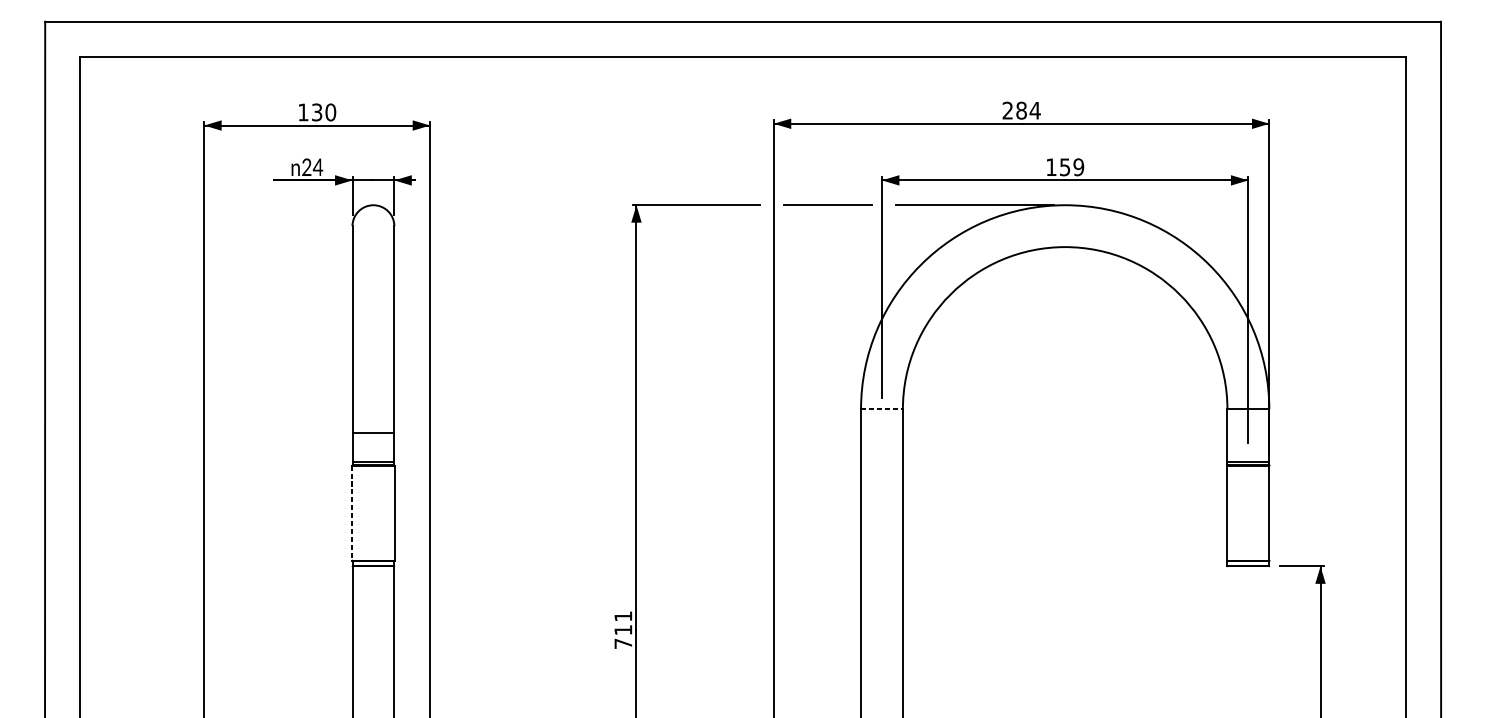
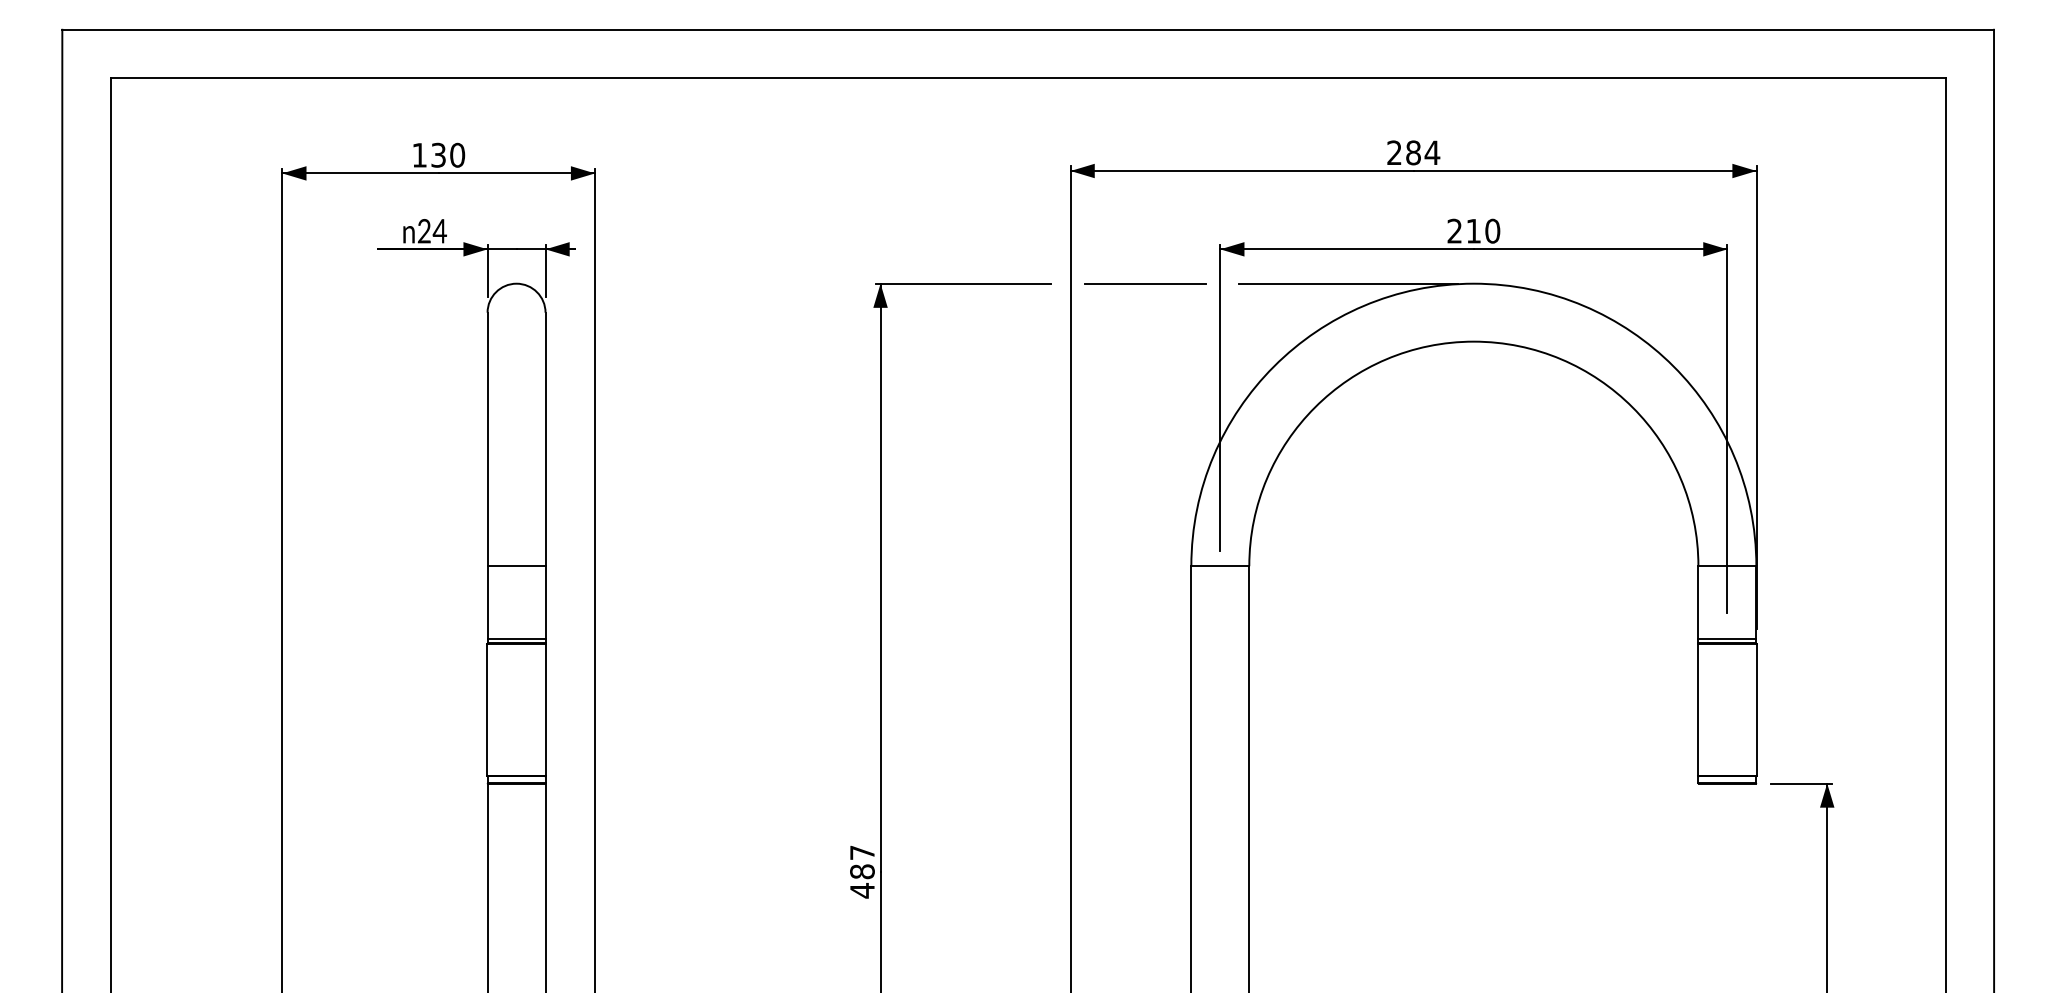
text: (1064, 166) -> (1473, 230), 159 -> 210
line: (882, 409) -> (1220, 566), dashed -> solid
line: (373, 433) -> (516, 566), moved
line: (352, 512) -> (487, 709), dashed -> solid
text: (623, 629) -> (862, 871), 711 -> 487

